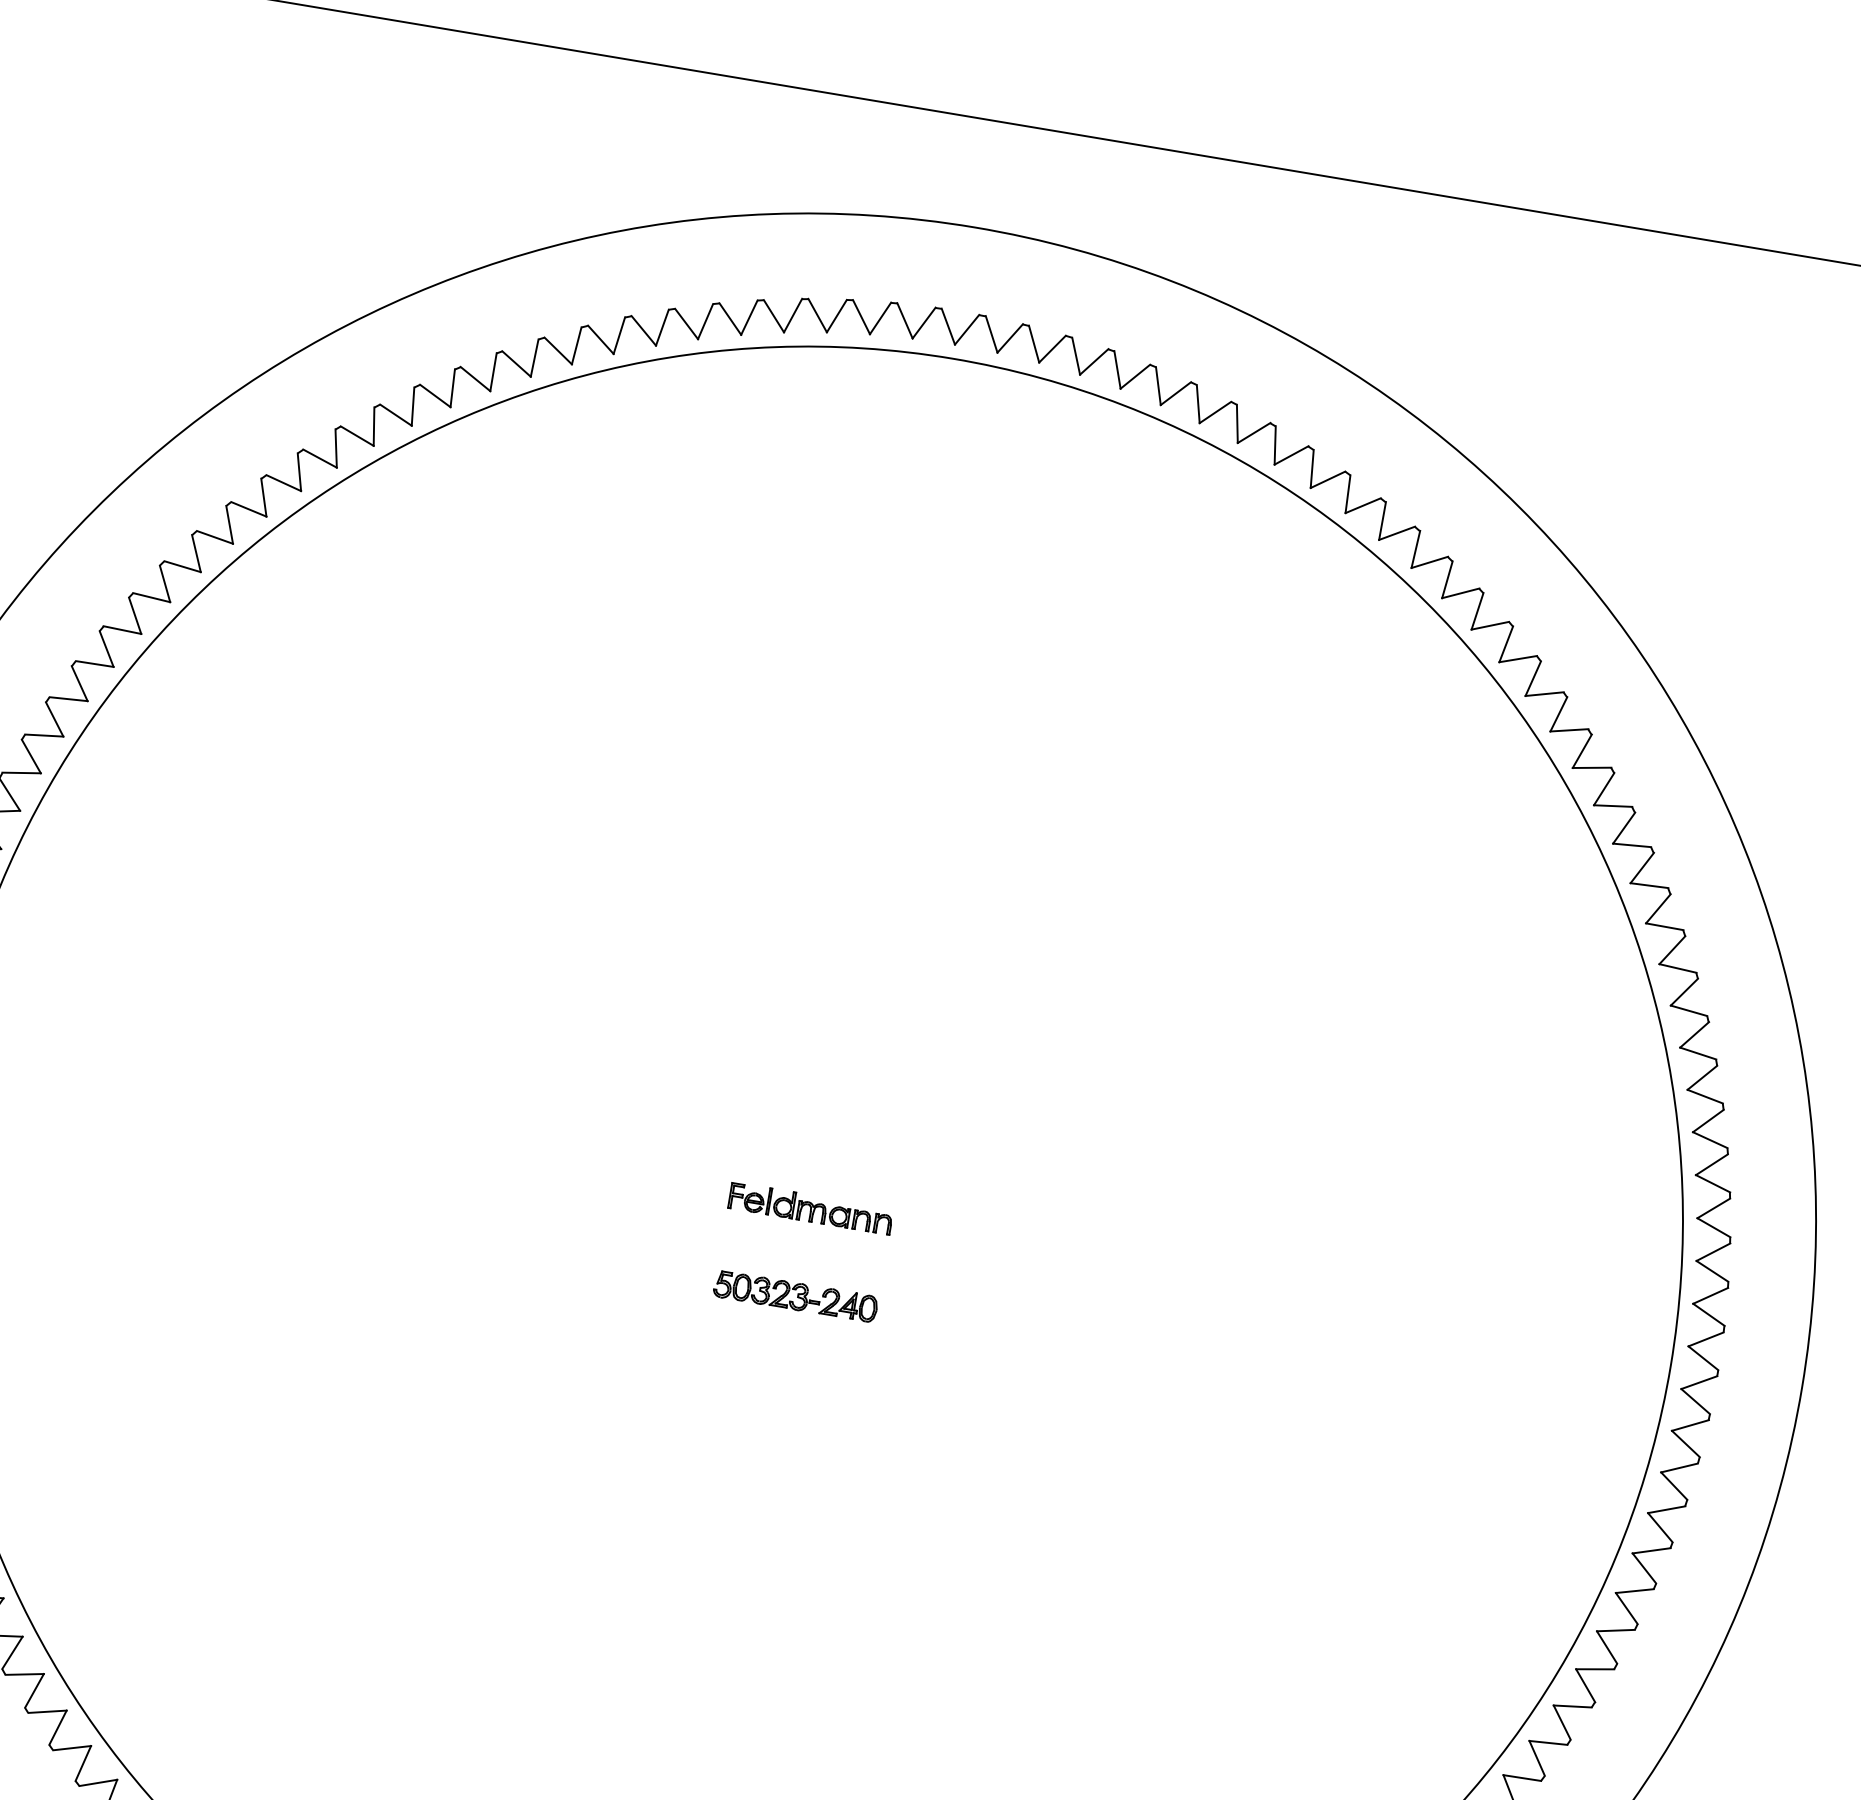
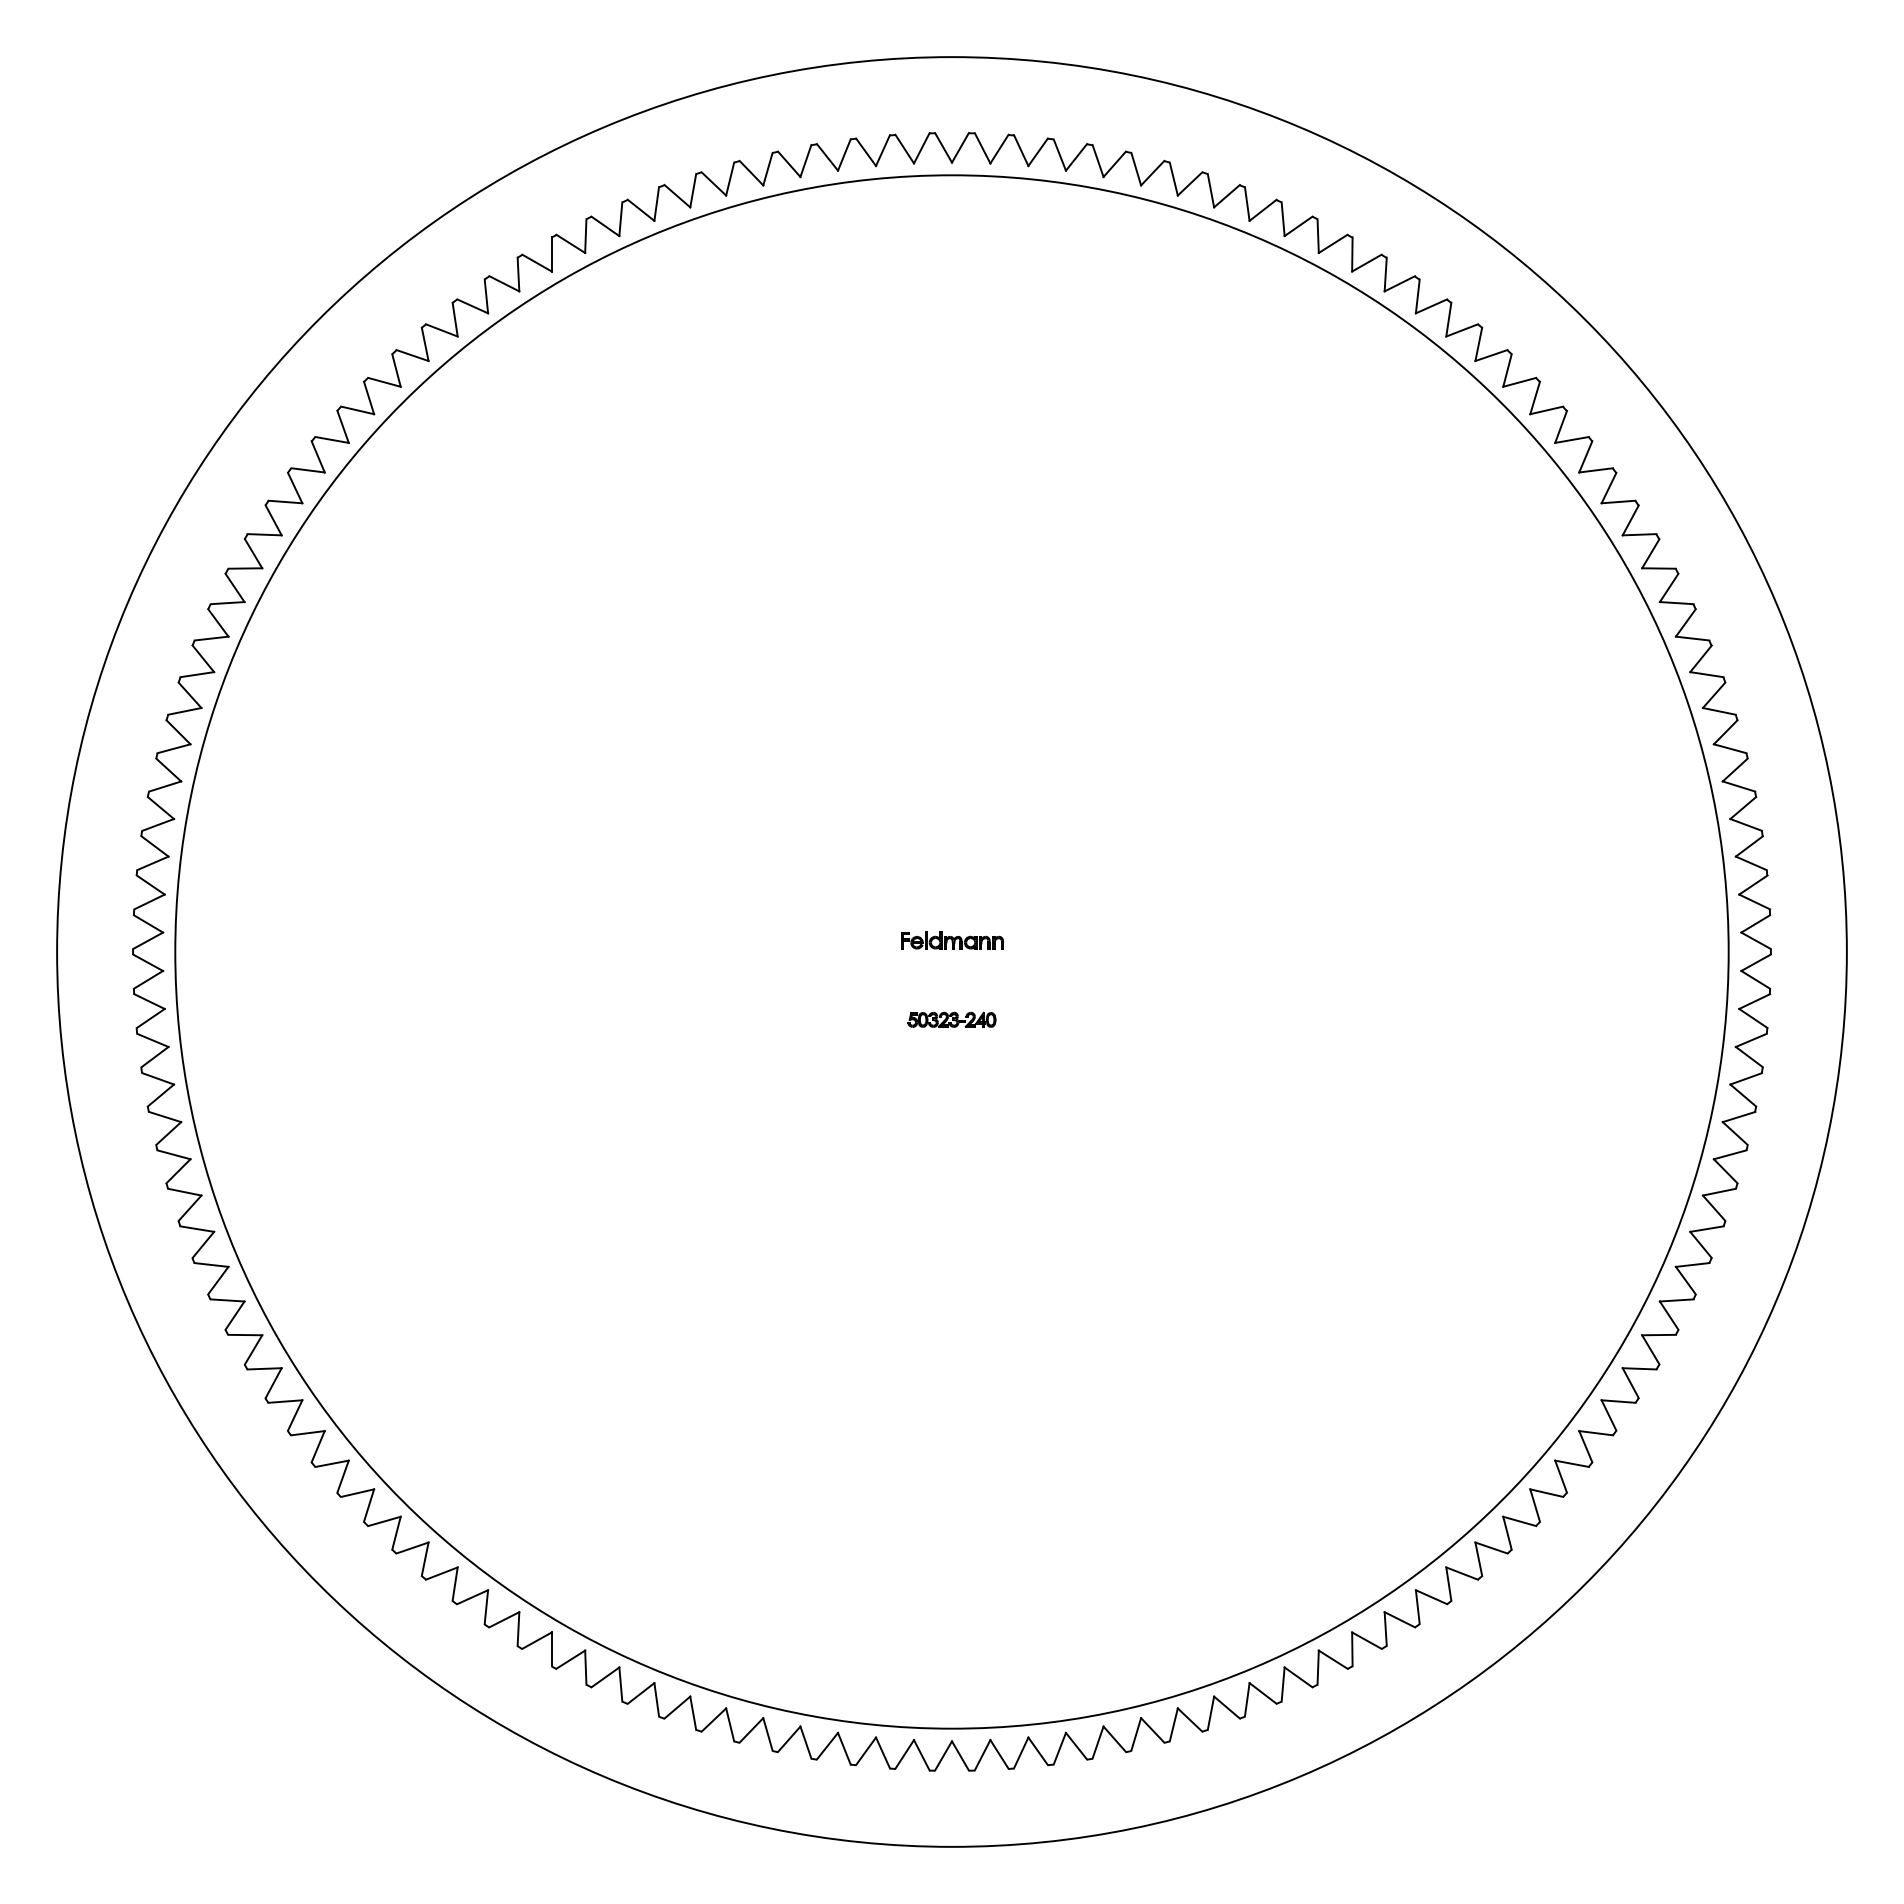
part: (810, 1208) -> (952, 940), size x0.7
part: (795, 1296) -> (951, 1019), size x0.6

